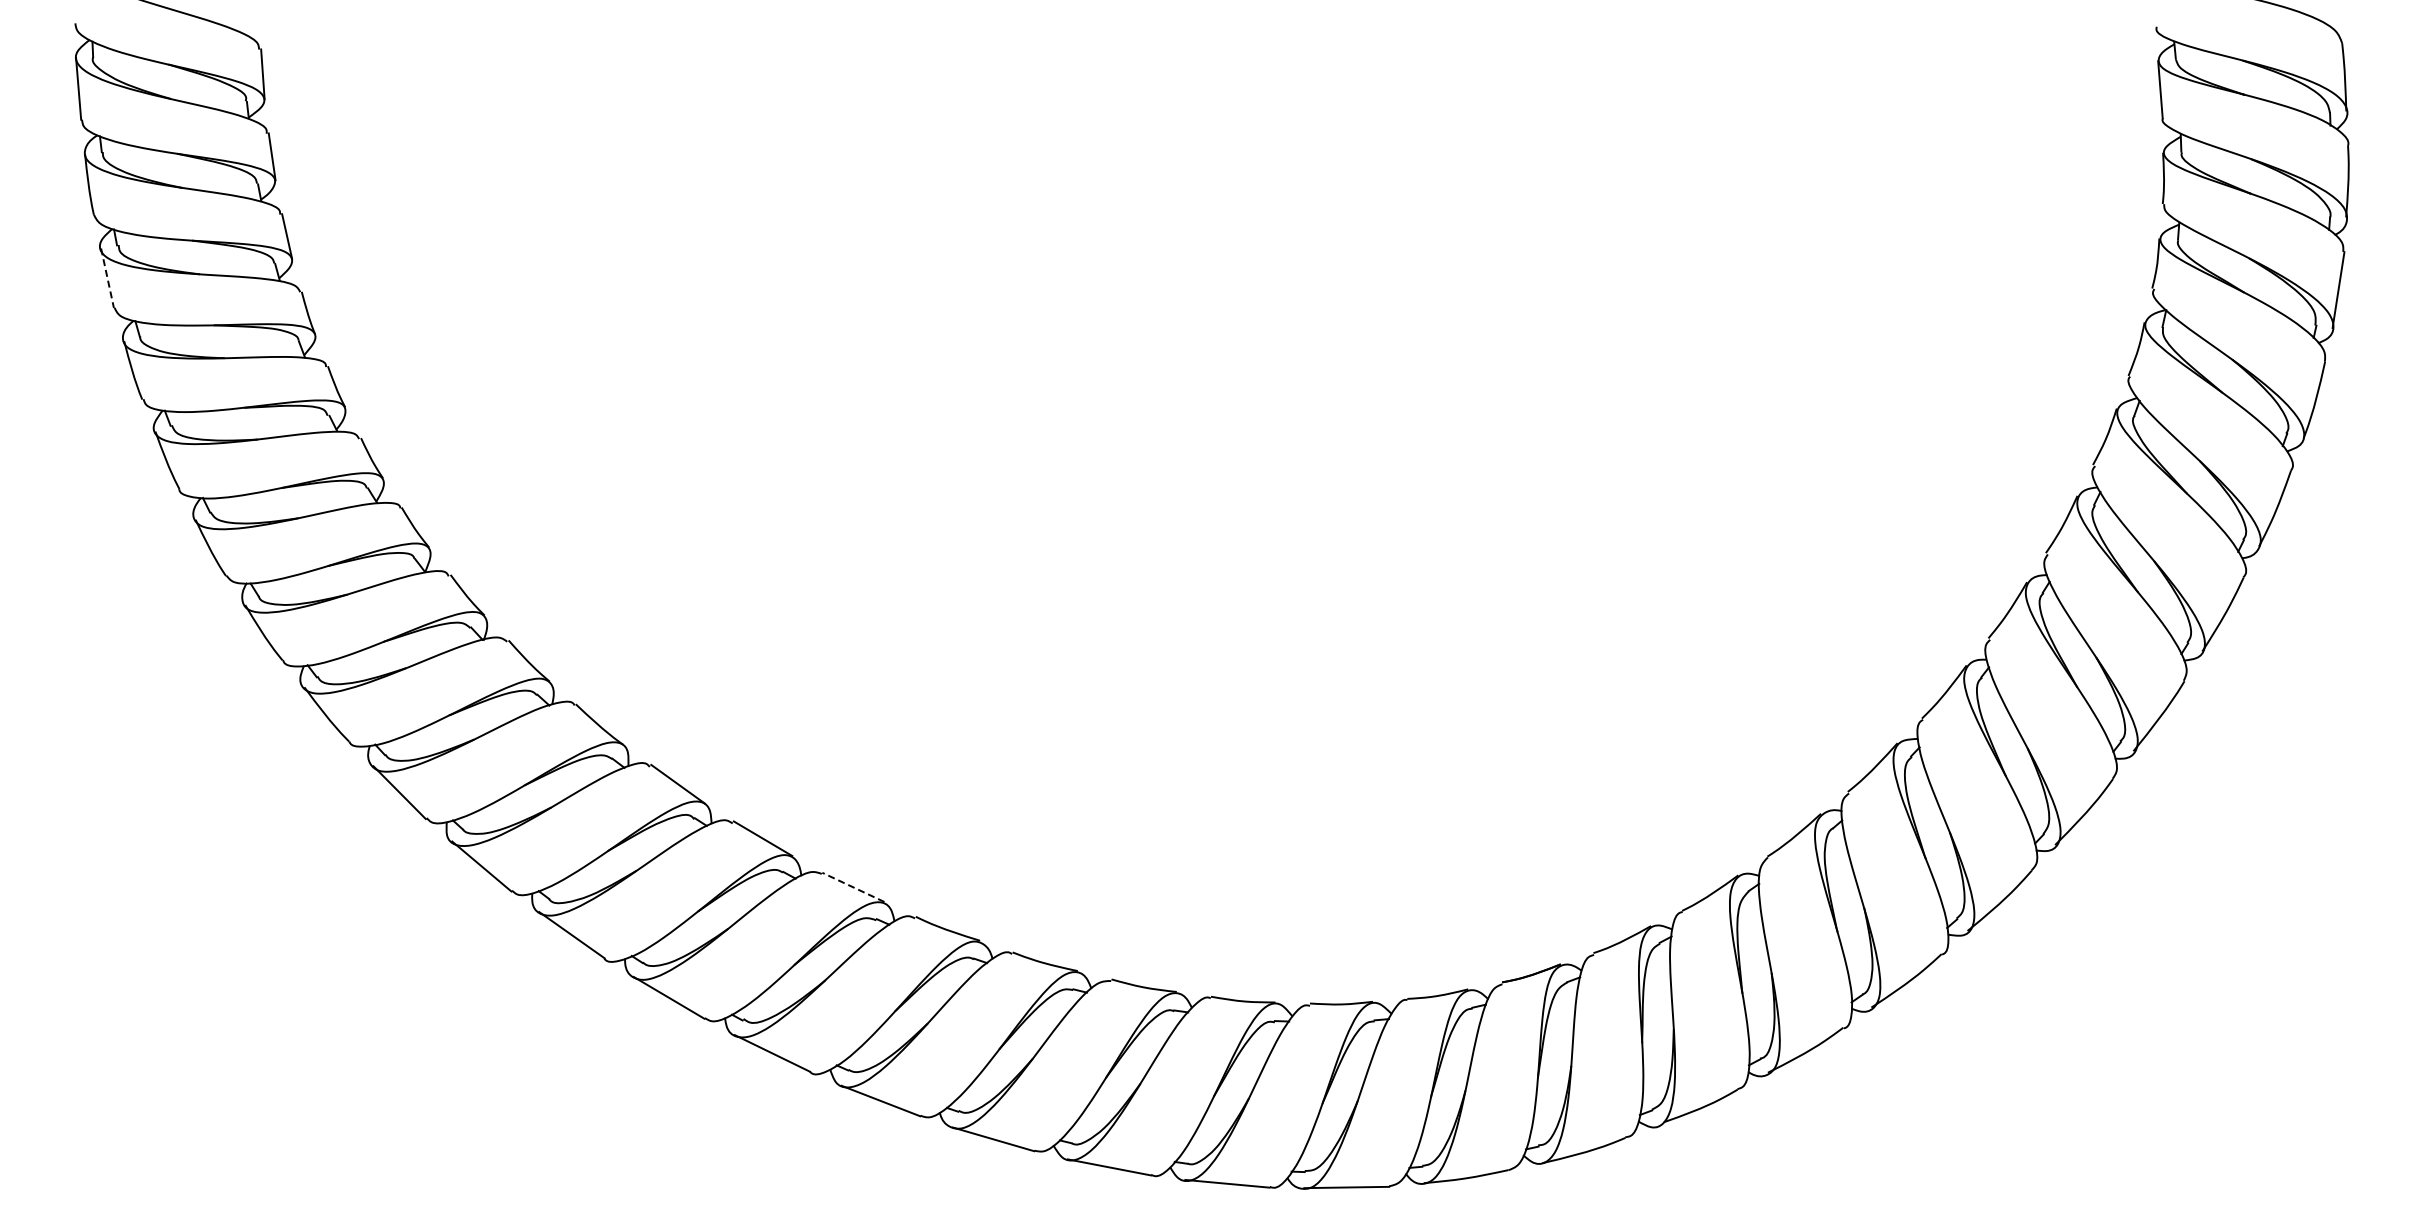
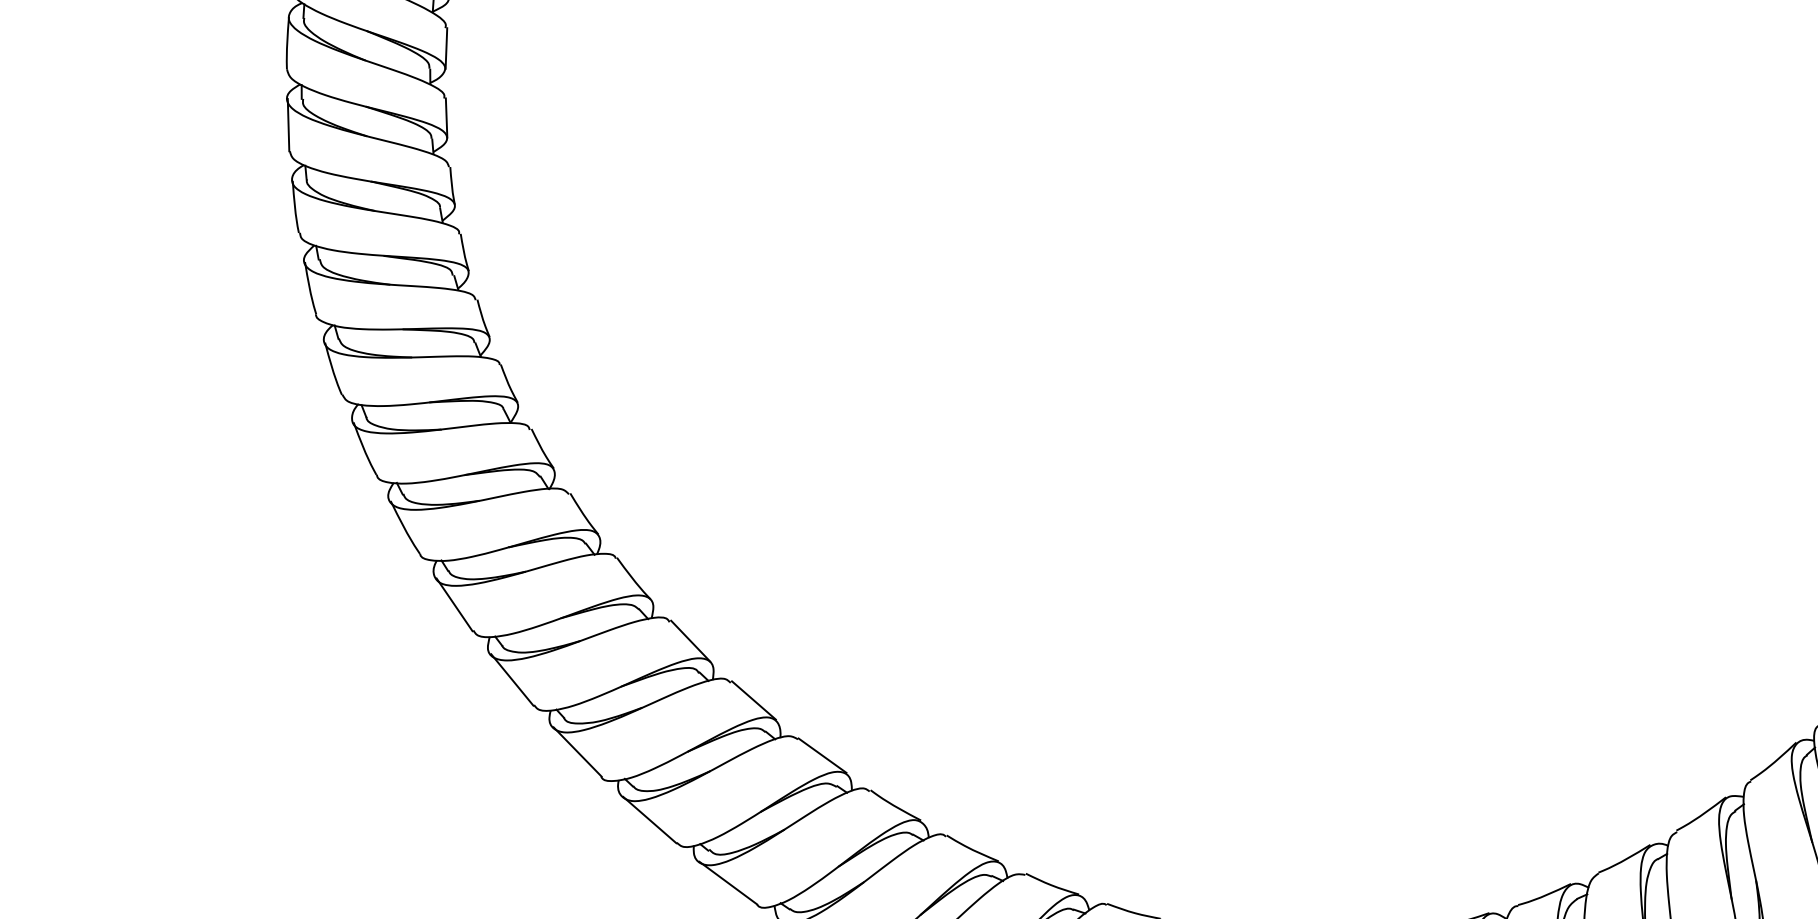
line: (107, 278) -> (288, 125), dashed -> solid
line: (852, 887) -> (821, 755), dashed -> solid

